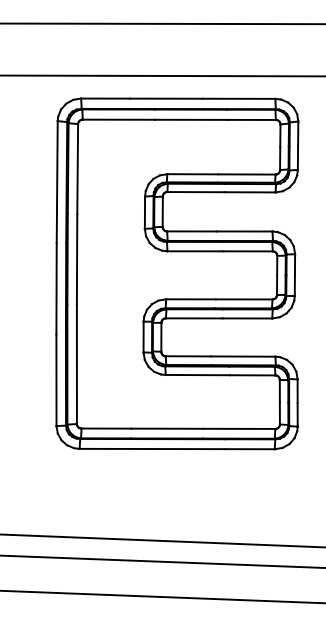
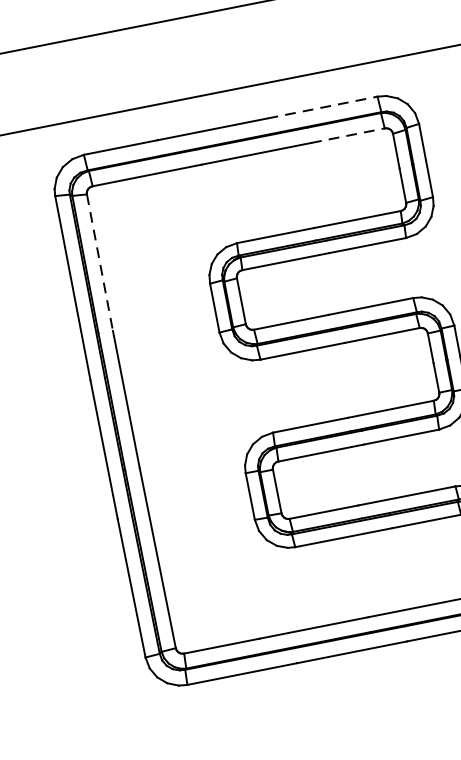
line: (239, 98) -> (323, 106), solid -> dashed
line: (252, 119) -> (349, 134), solid -> dashed
line: (77, 169) -> (99, 263), solid -> dashed

